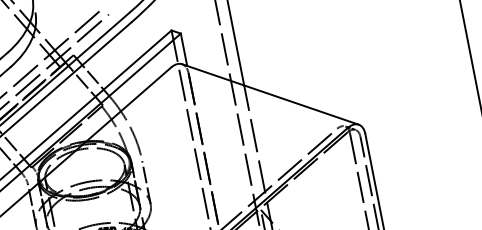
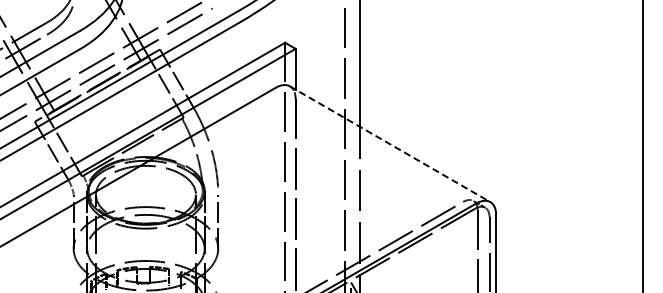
line: (270, 94) -> (390, 144), solid -> dashed

